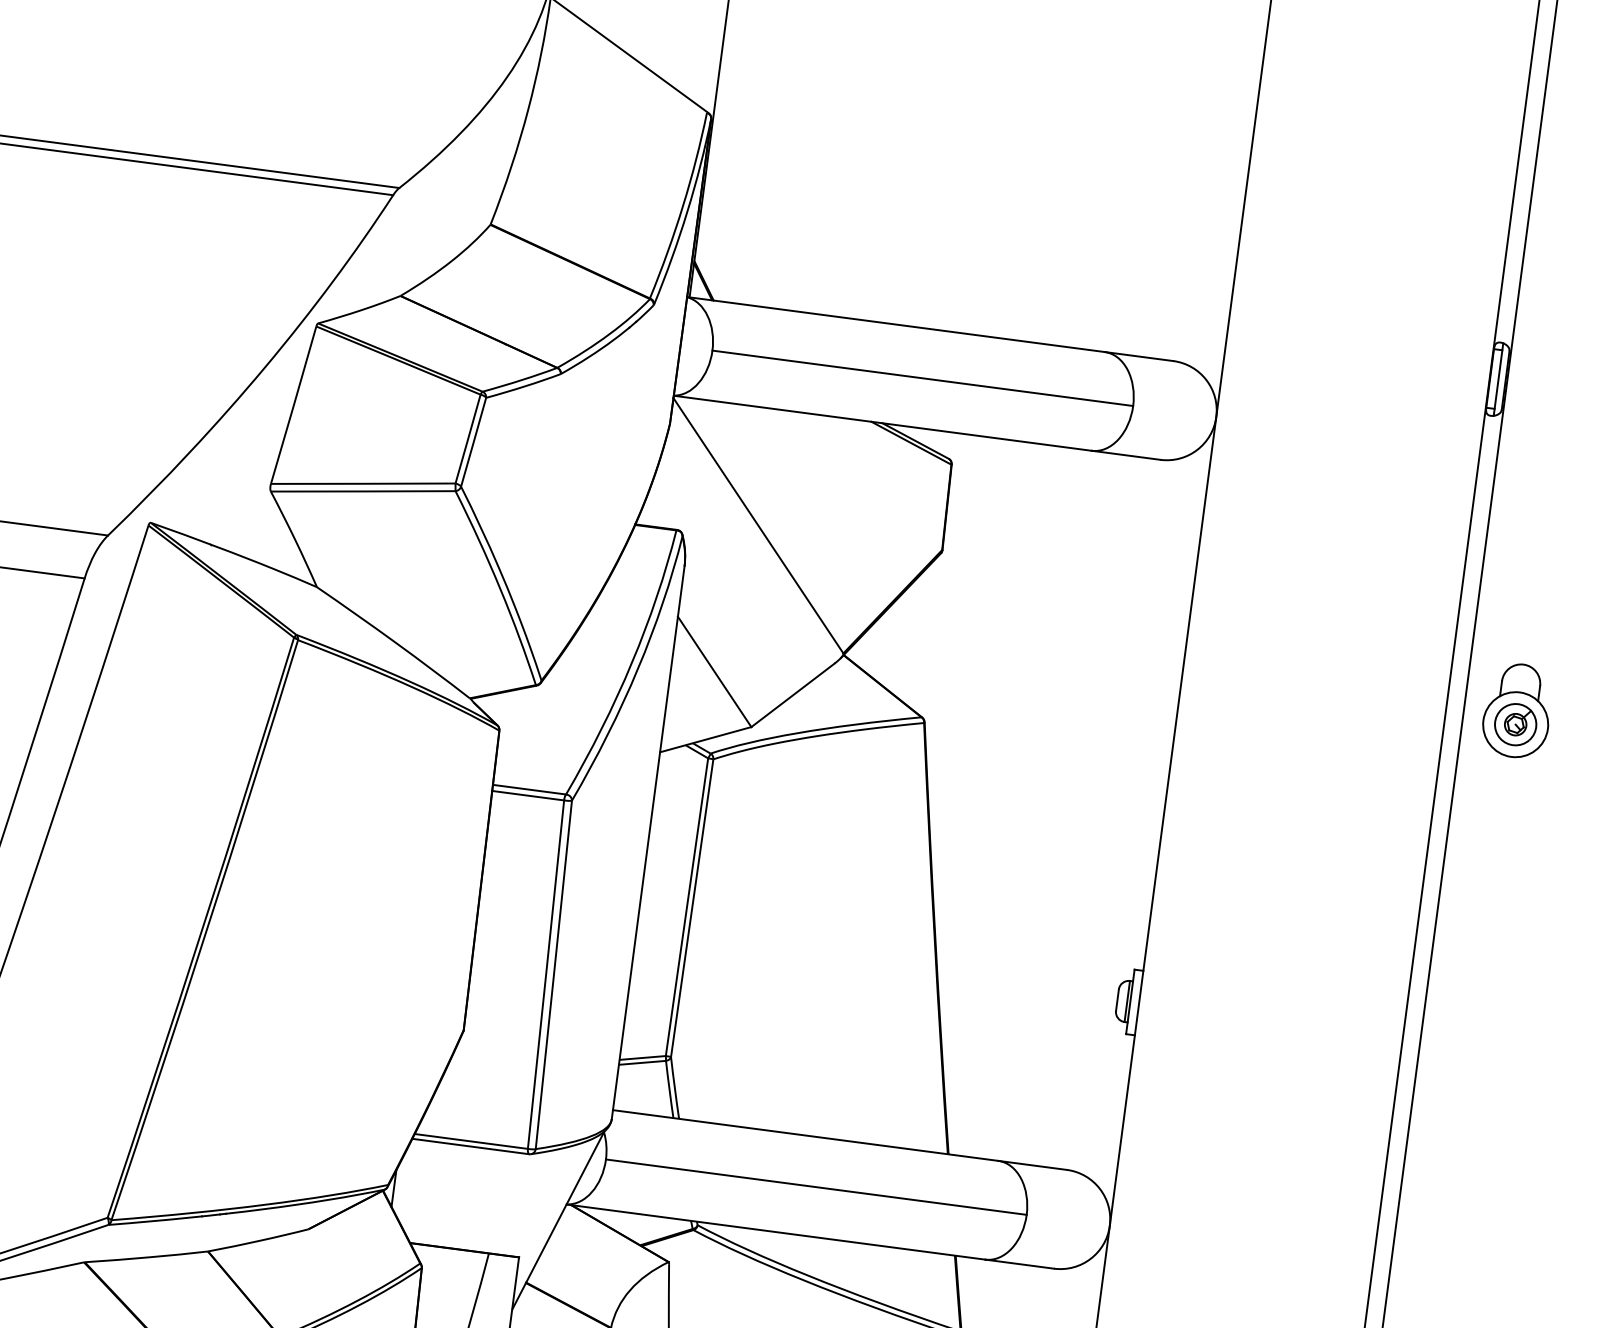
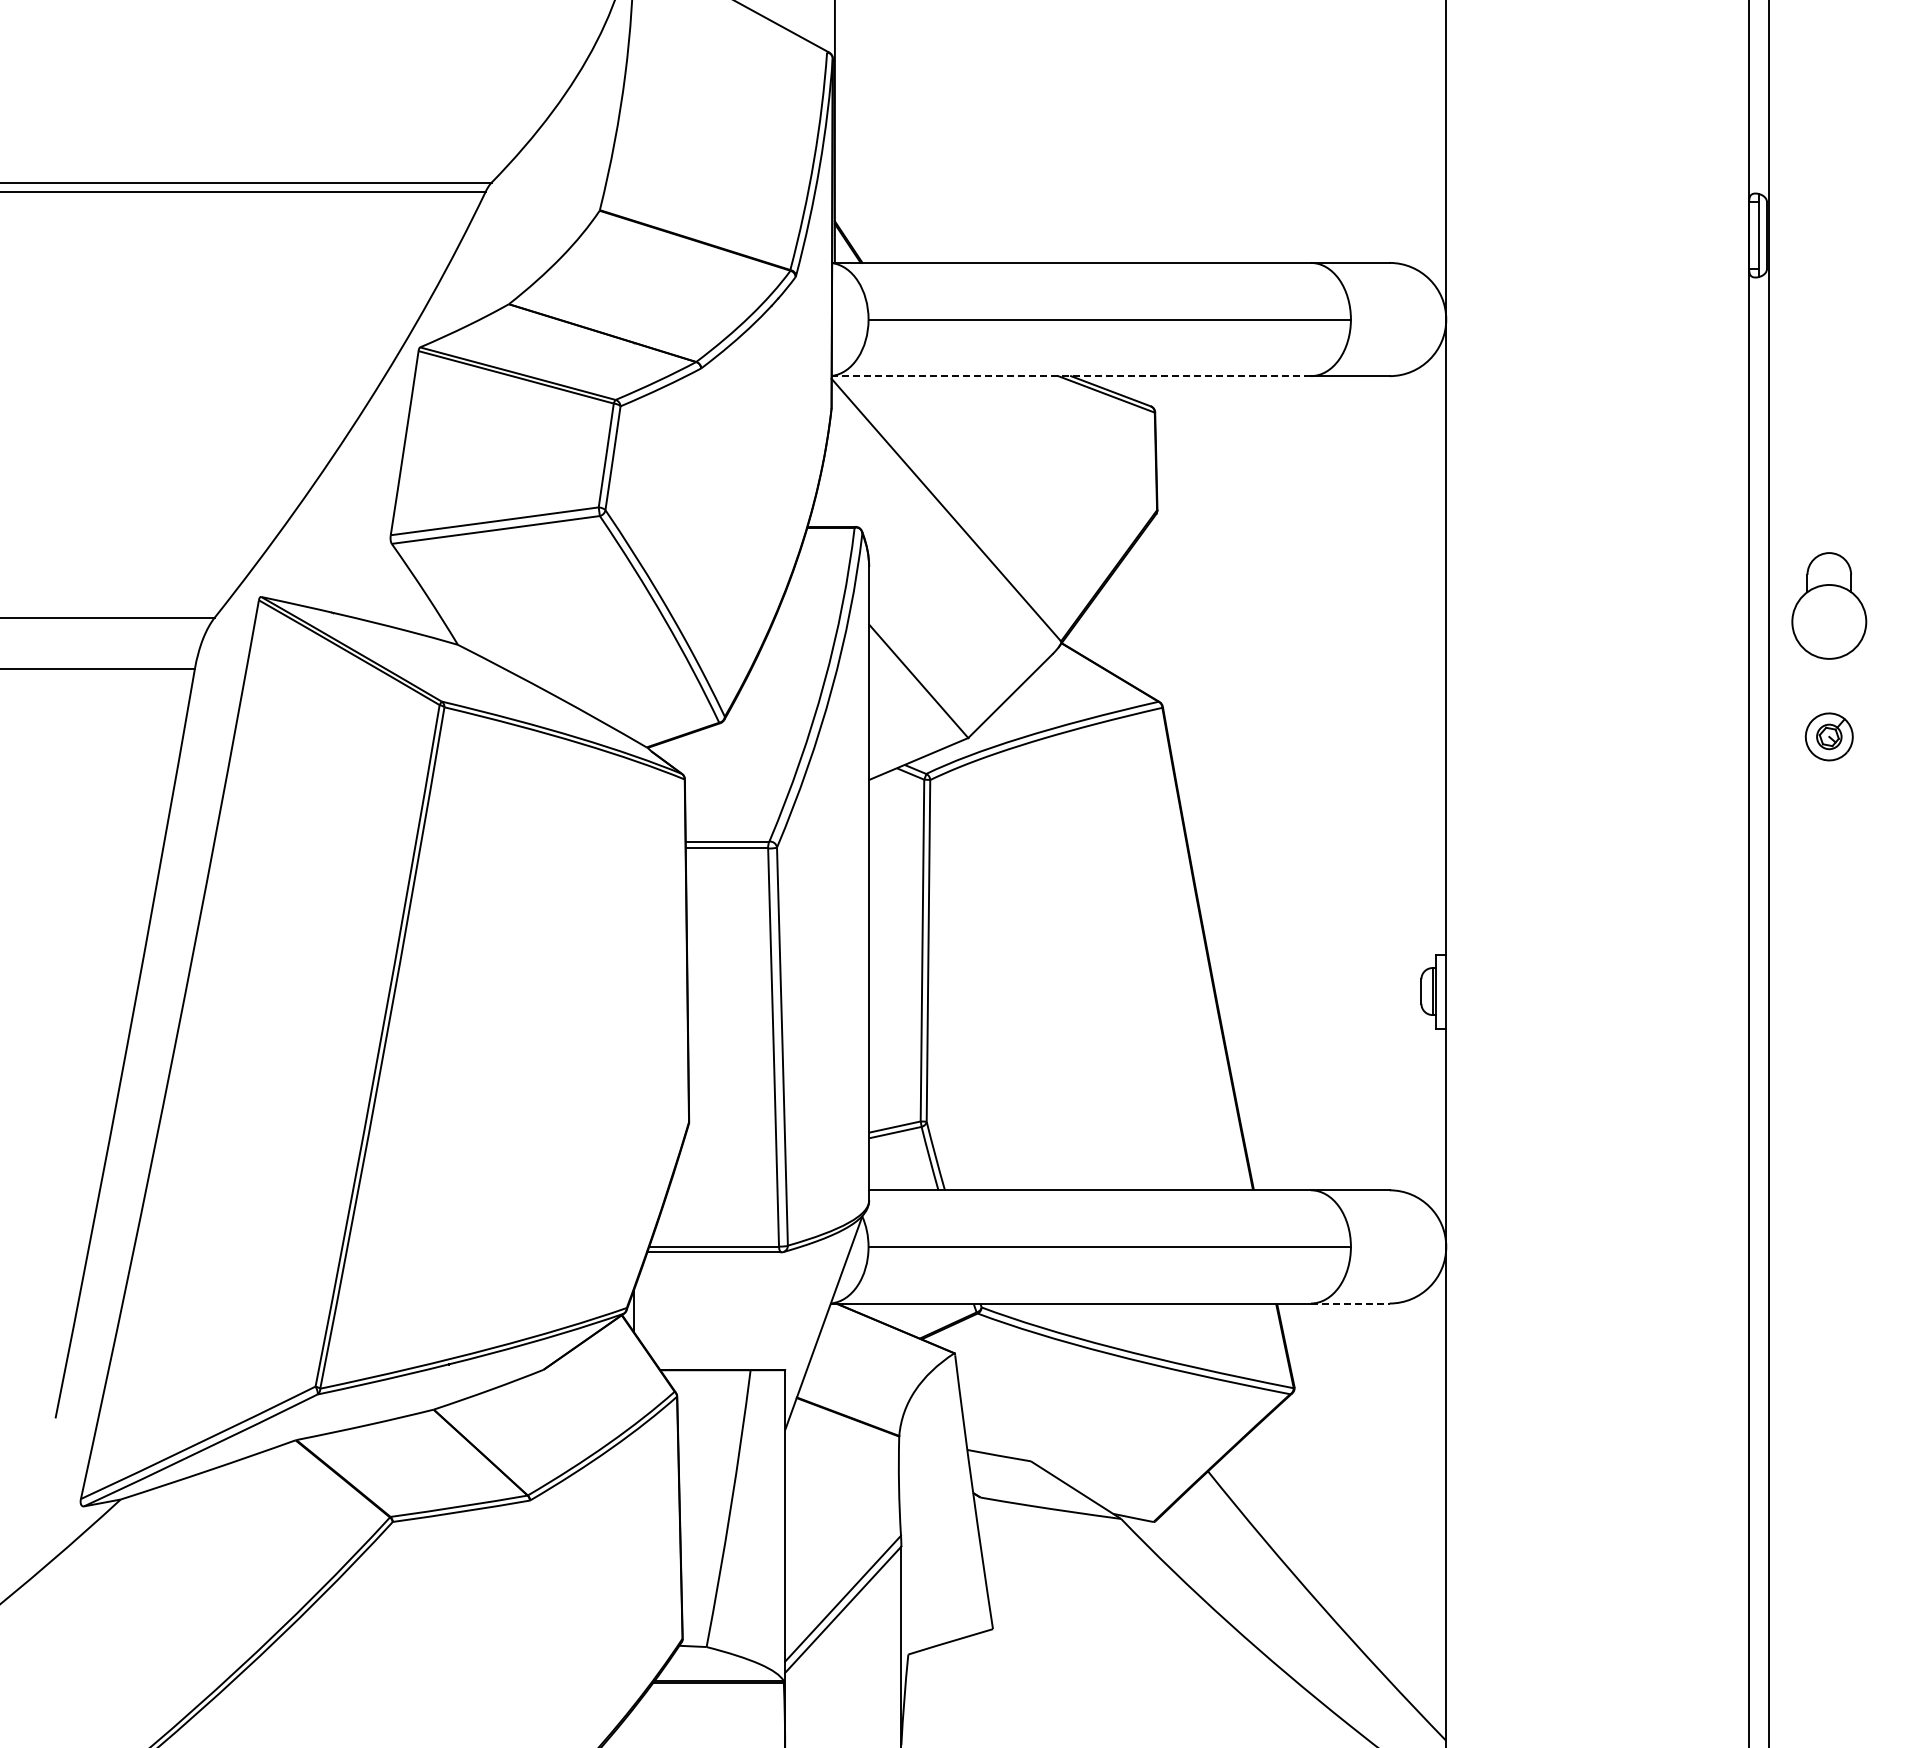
line: (882, 423) -> (1071, 376), solid -> dashed
part: (1515, 724) -> (1828, 736), moved
line: (1019, 1264) -> (1350, 1303), solid -> dashed

